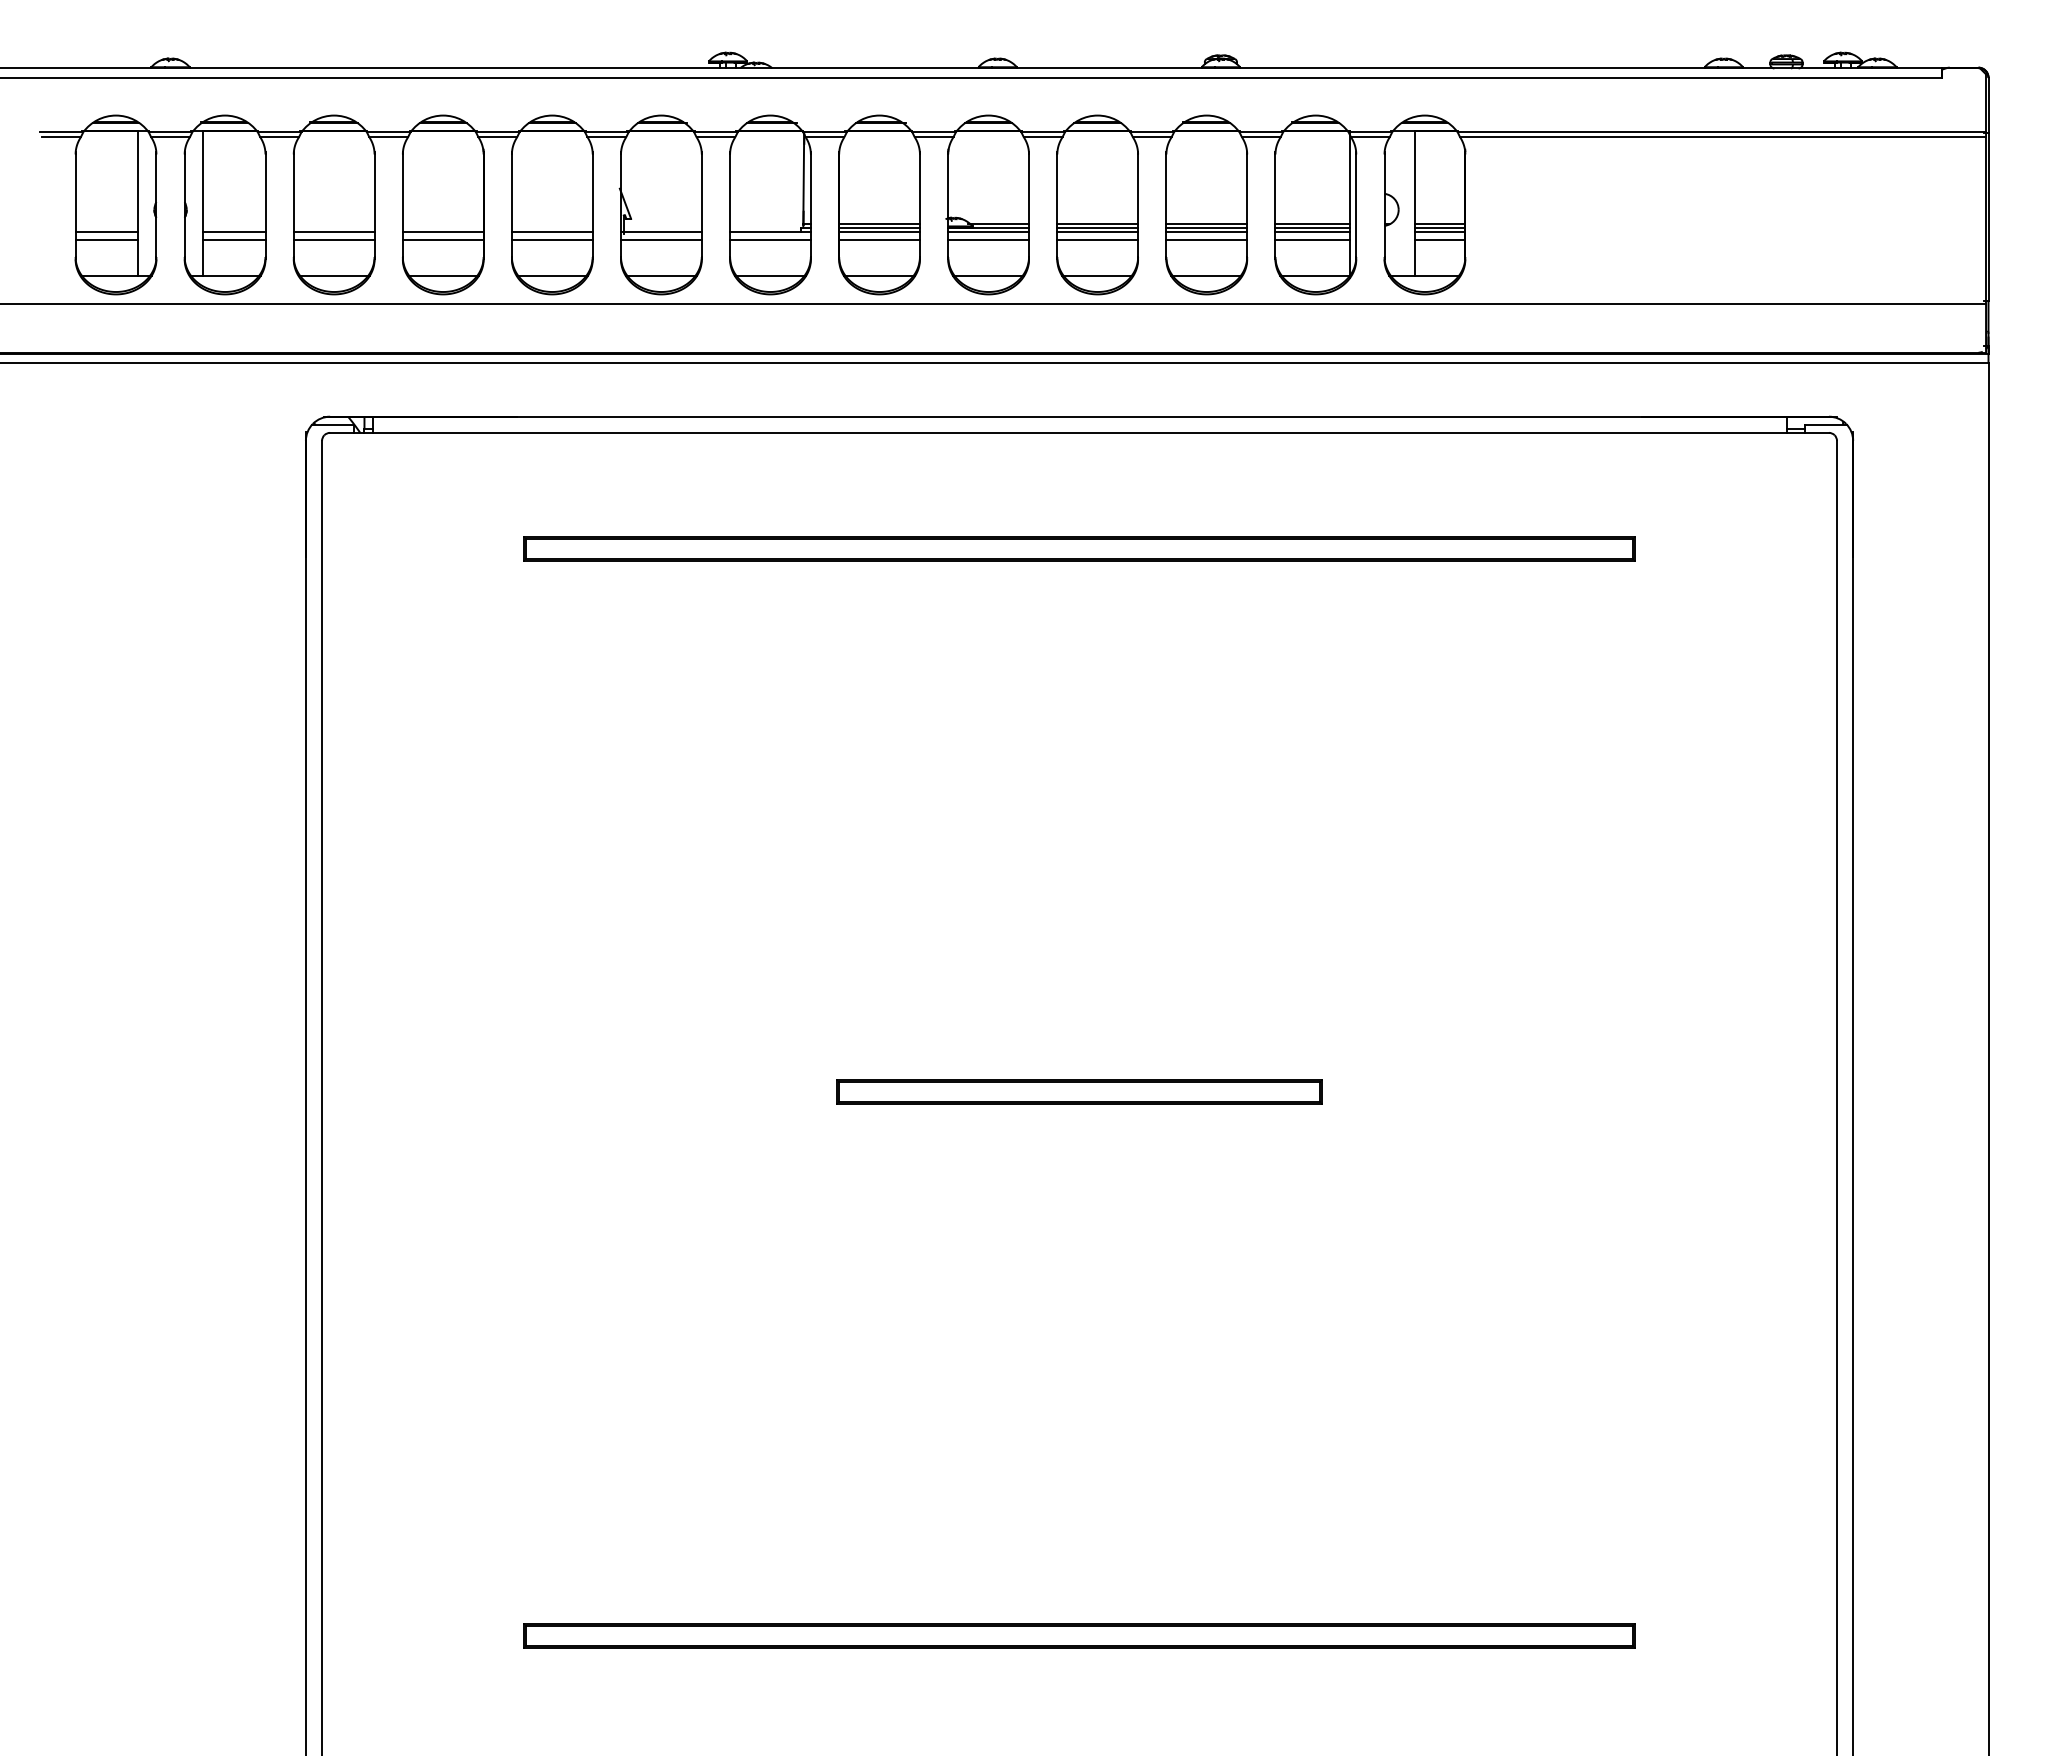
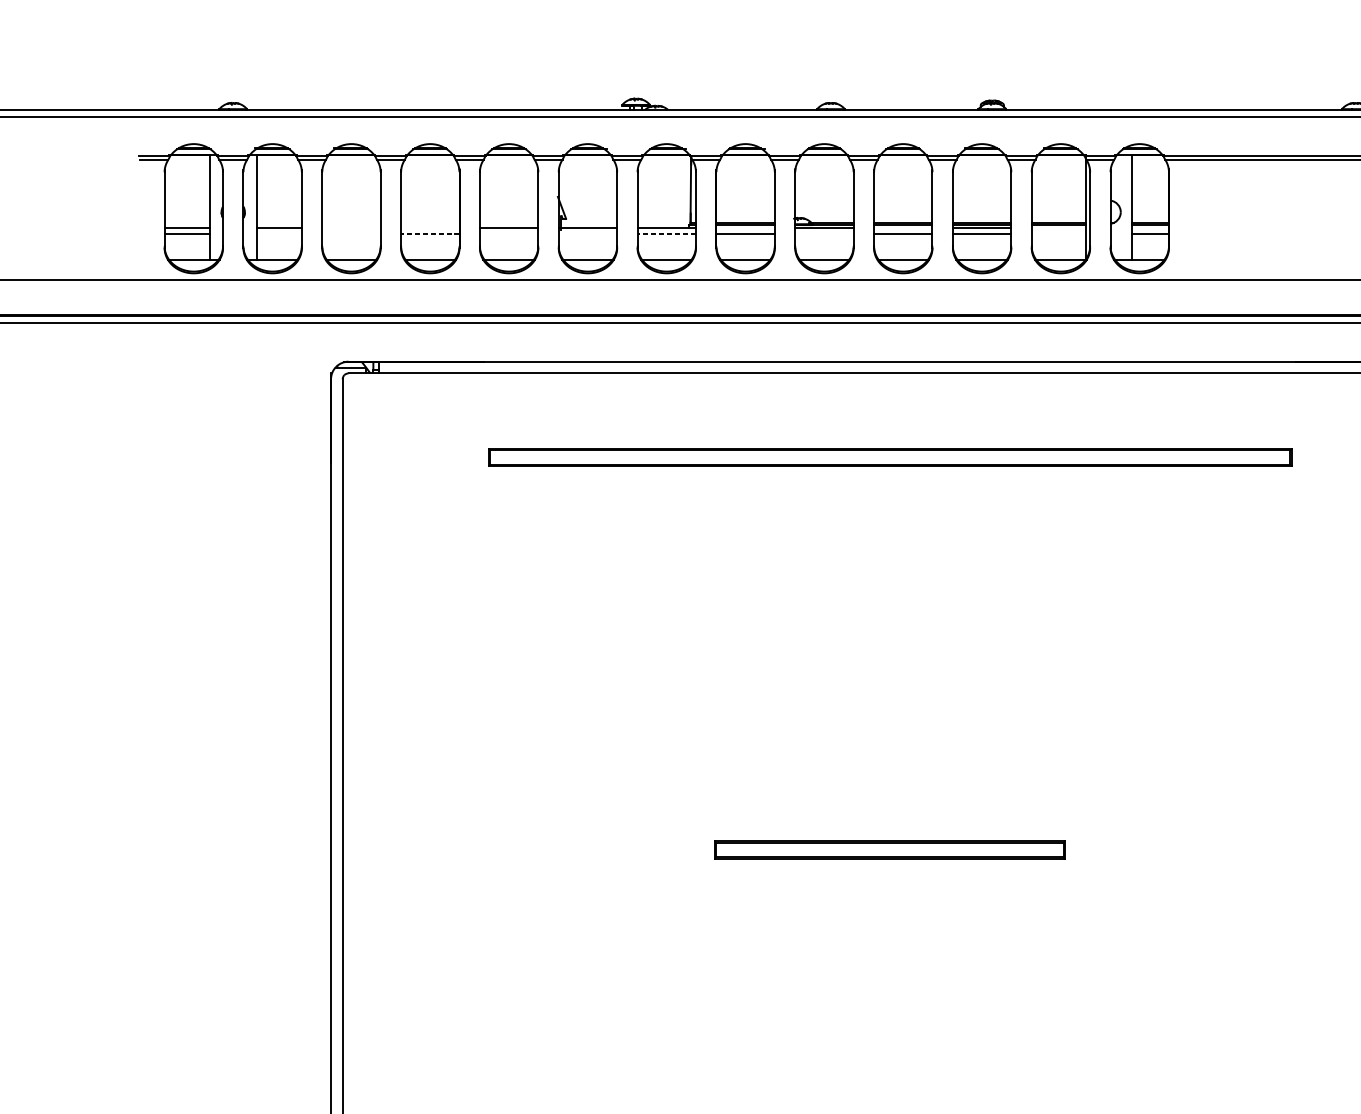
line: (333, 231) -> (350, 227), removed
line: (442, 231) -> (429, 227), removed
line: (879, 231) -> (745, 227), removed
line: (1097, 231) -> (903, 227), removed
line: (1312, 231) -> (1058, 227), removed
line: (1439, 231) -> (1150, 227), removed
line: (233, 239) -> (278, 233), removed
line: (333, 239) -> (350, 233), removed
line: (442, 239) -> (429, 233), solid -> dashed
line: (551, 239) -> (508, 233), removed
line: (661, 239) -> (588, 233), removed
line: (769, 239) -> (666, 233), solid -> dashed
line: (988, 239) -> (824, 233), removed
line: (1312, 239) -> (1058, 233), removed

